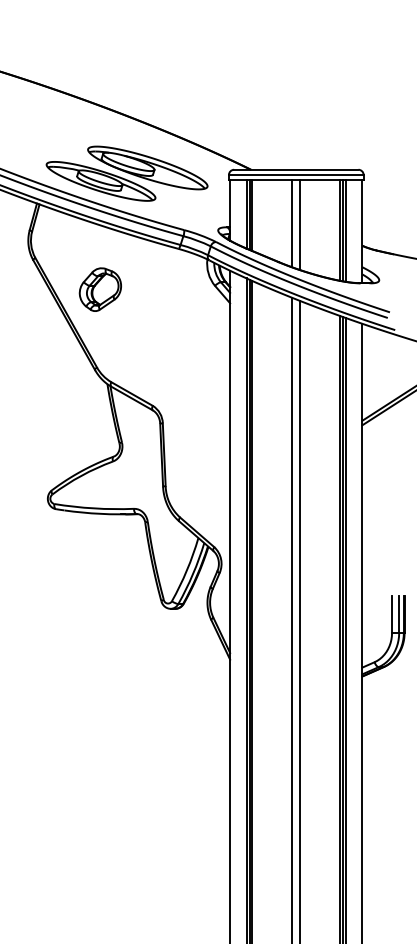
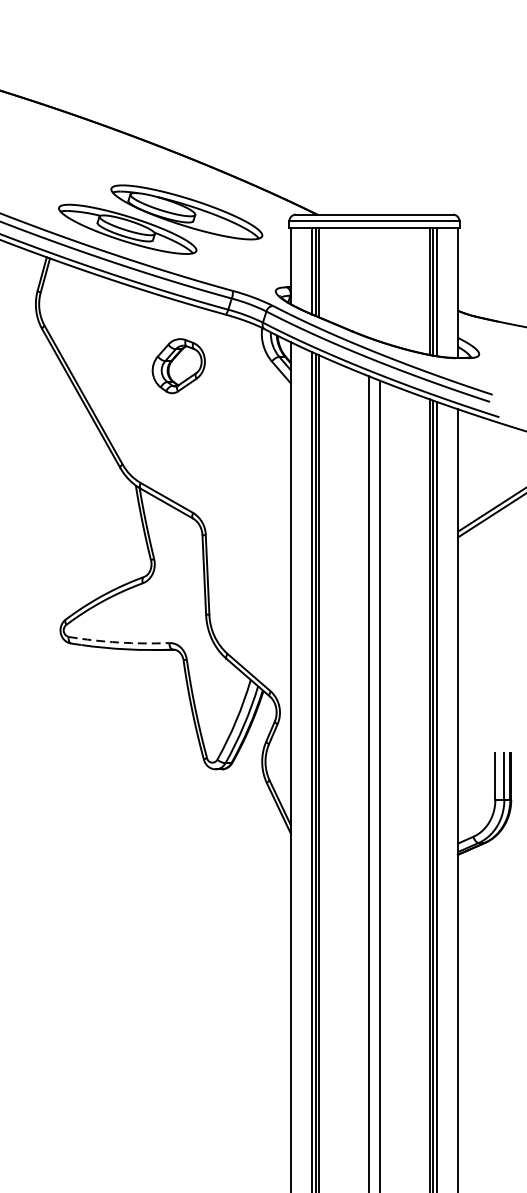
line: (292, 223) -> (369, 282), removed
line: (300, 225) -> (379, 285), removed
part: (99, 289) -> (177, 365), moved
arc: (94, 508) -> (119, 642), solid -> dashed

